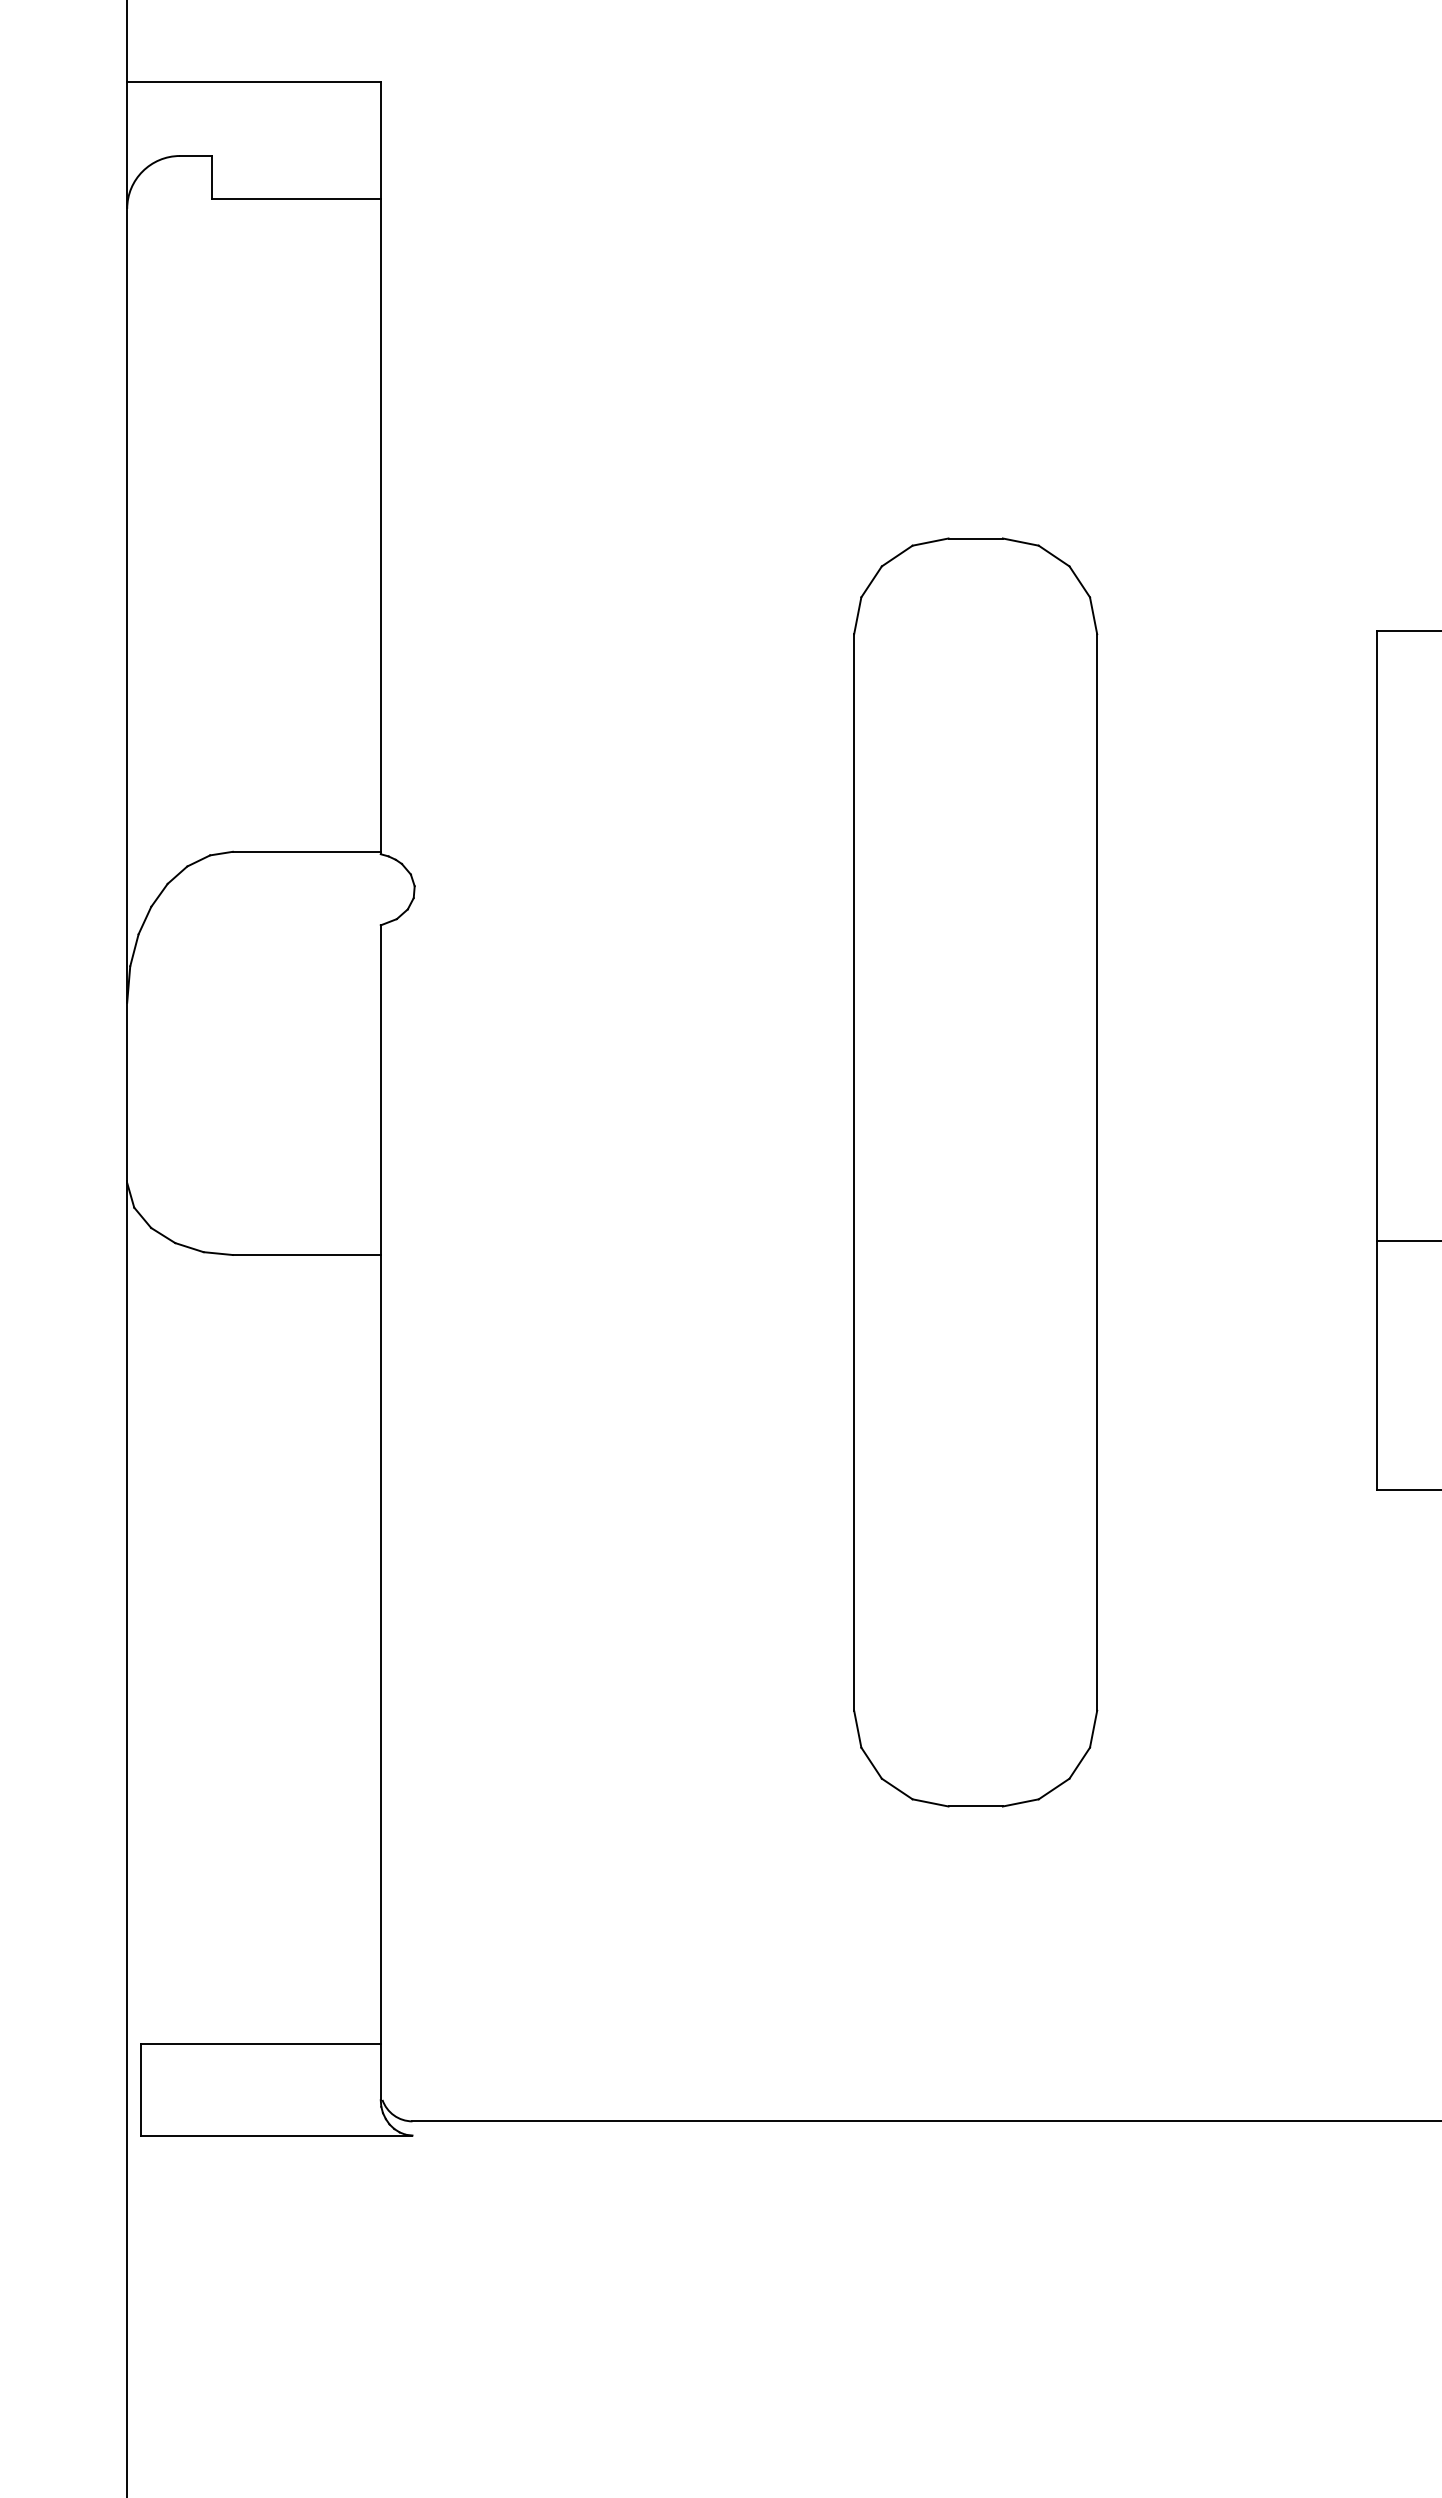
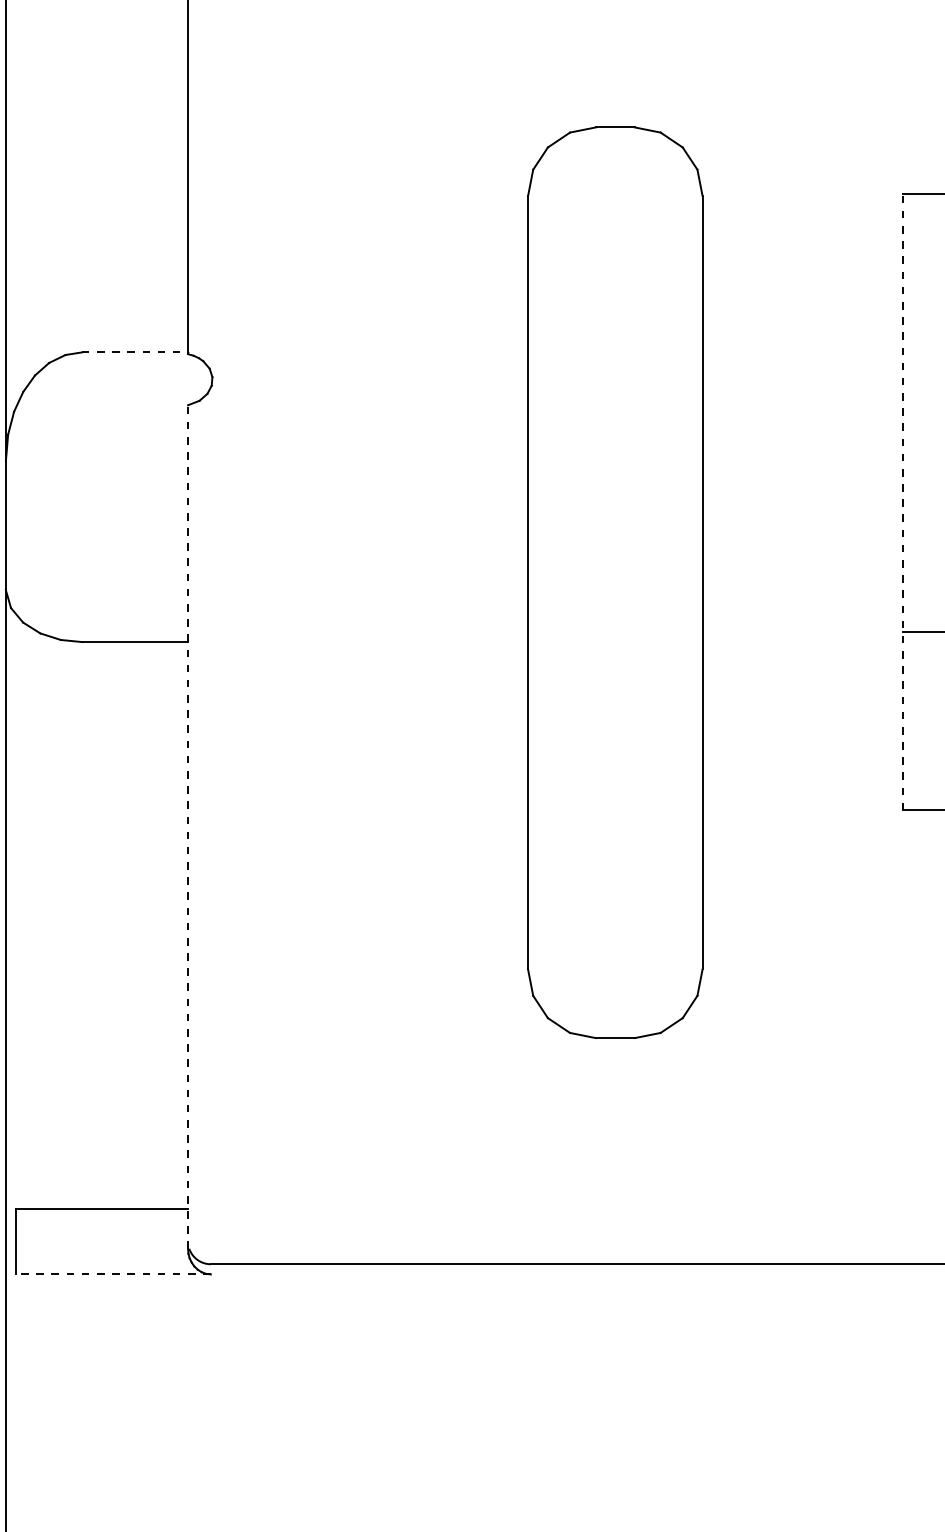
line: (306, 851) -> (134, 352), solid -> dashed
line: (1376, 1060) -> (903, 502), solid -> dashed
line: (380, 1512) -> (187, 826), solid -> dashed
line: (276, 2135) -> (113, 1274), solid -> dashed

